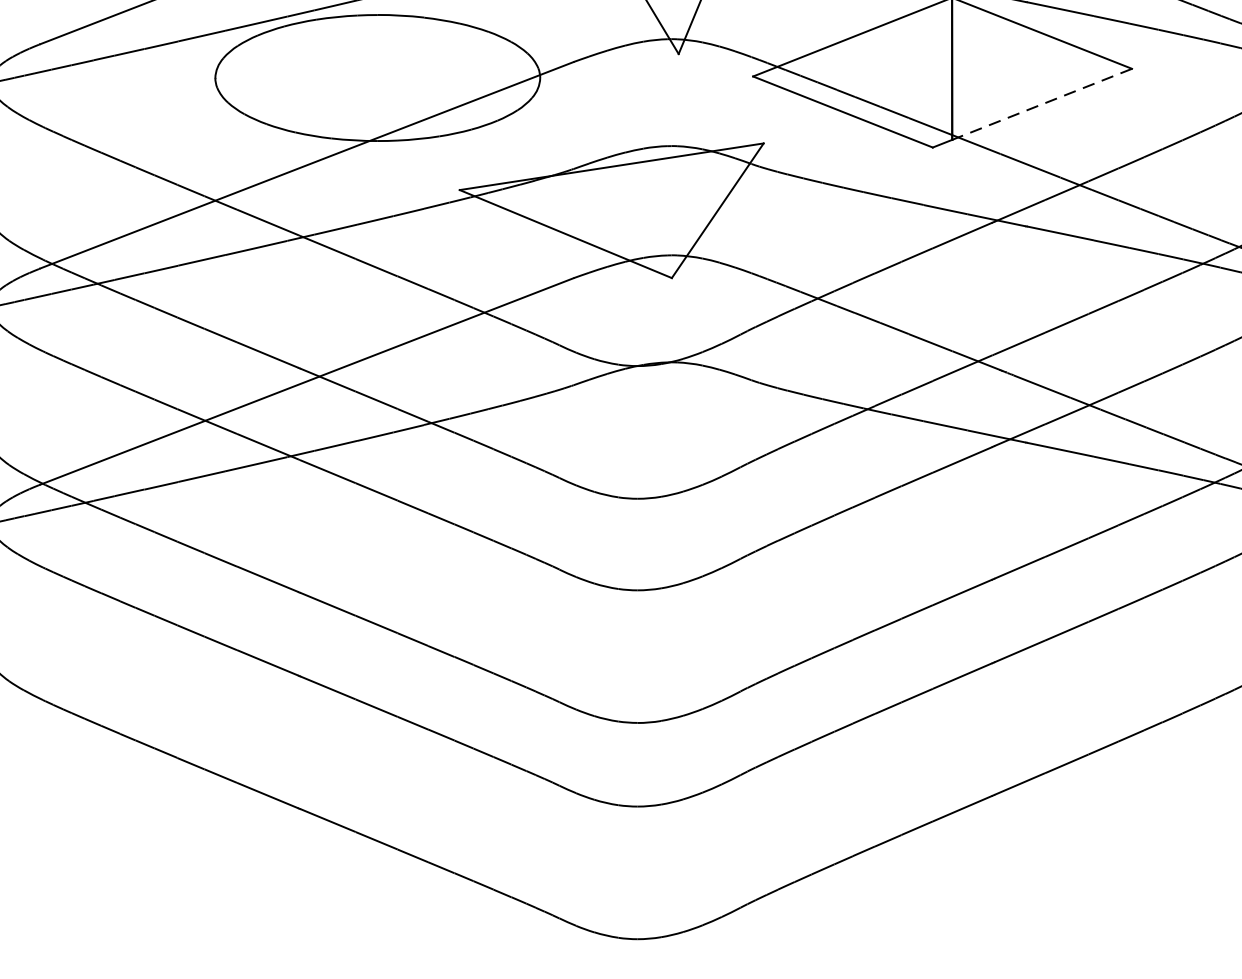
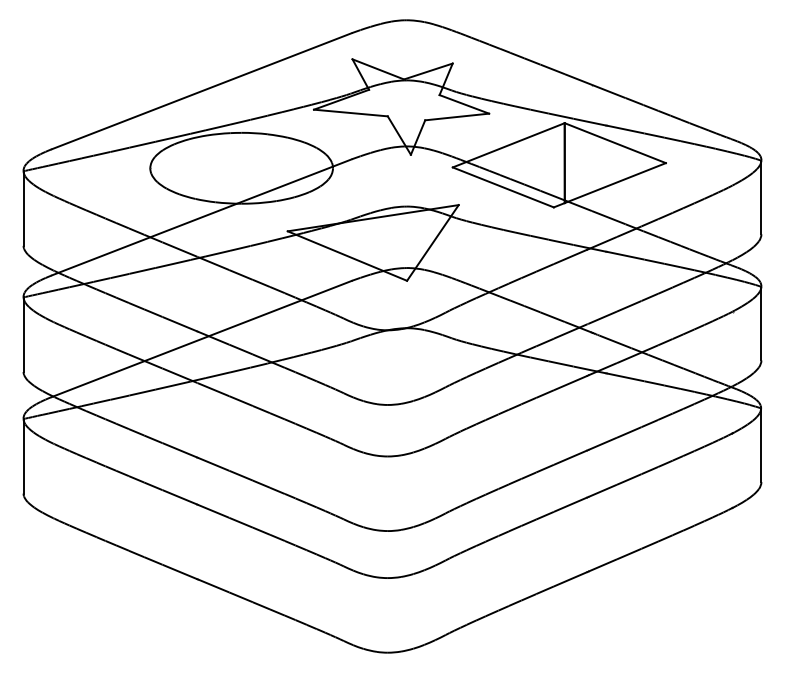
line: (1040, 105) -> (614, 183), dashed -> solid

